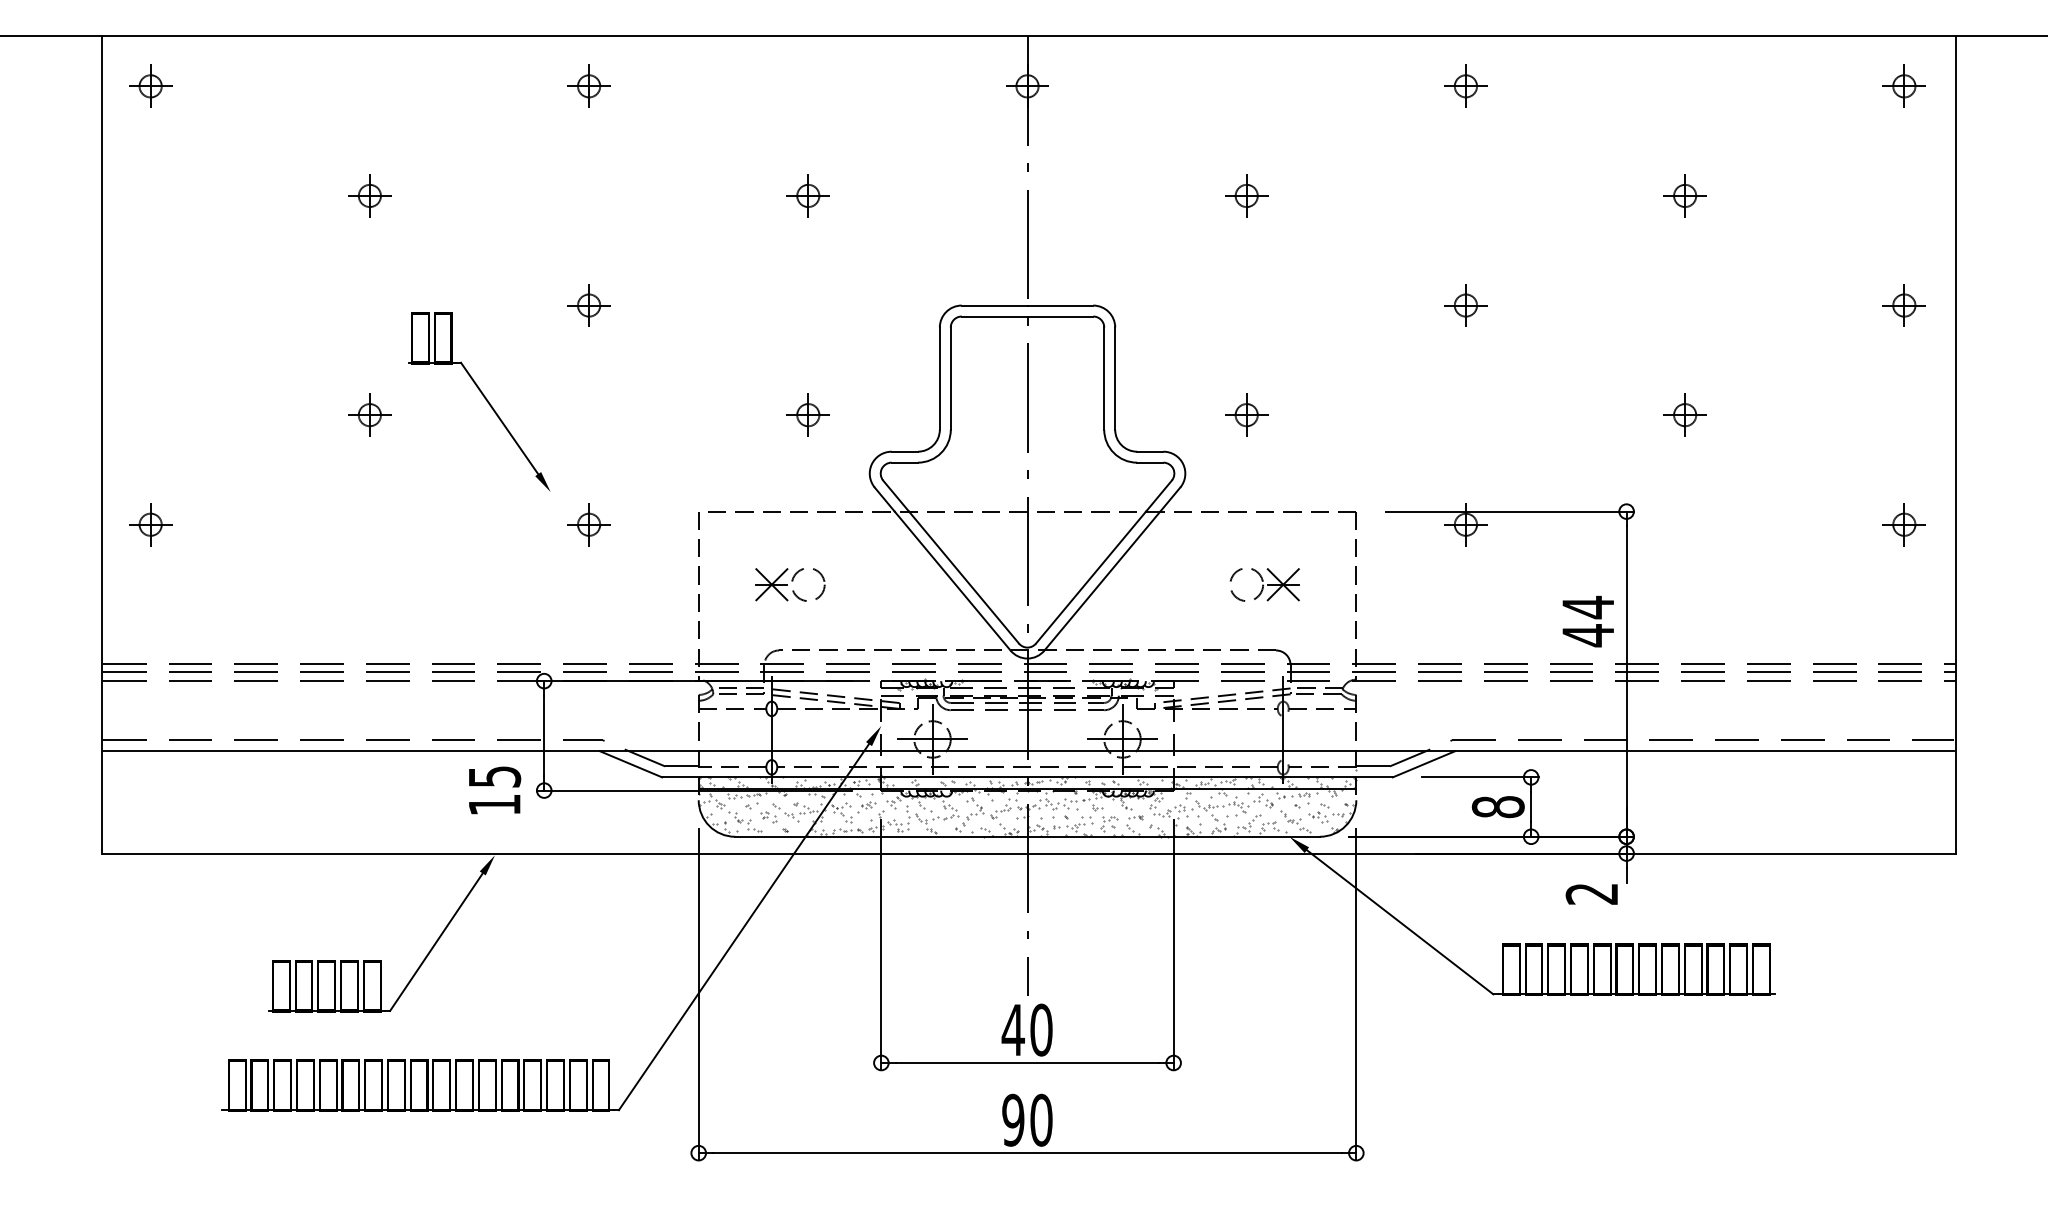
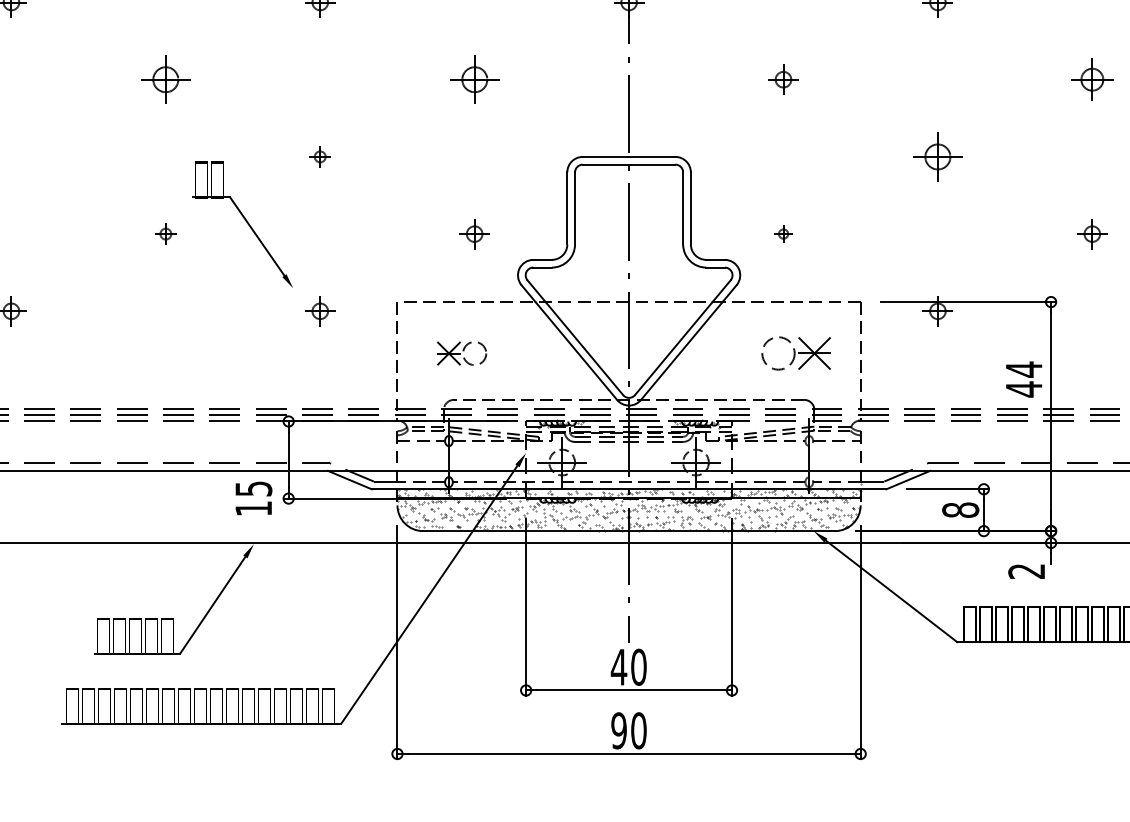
part: (369, 195) -> (165, 79), size x1.6
part: (807, 195) -> (474, 79), size x1.6
part: (1684, 195) -> (1091, 79), size x1.4
part: (588, 305) -> (319, 156), size x0.7
part: (1465, 305) -> (937, 156), size x1.6
part: (369, 414) -> (165, 233), size x0.7
part: (1246, 414) -> (783, 233), size x0.6
part: (1264, 584) -> (796, 353), size x1.4

